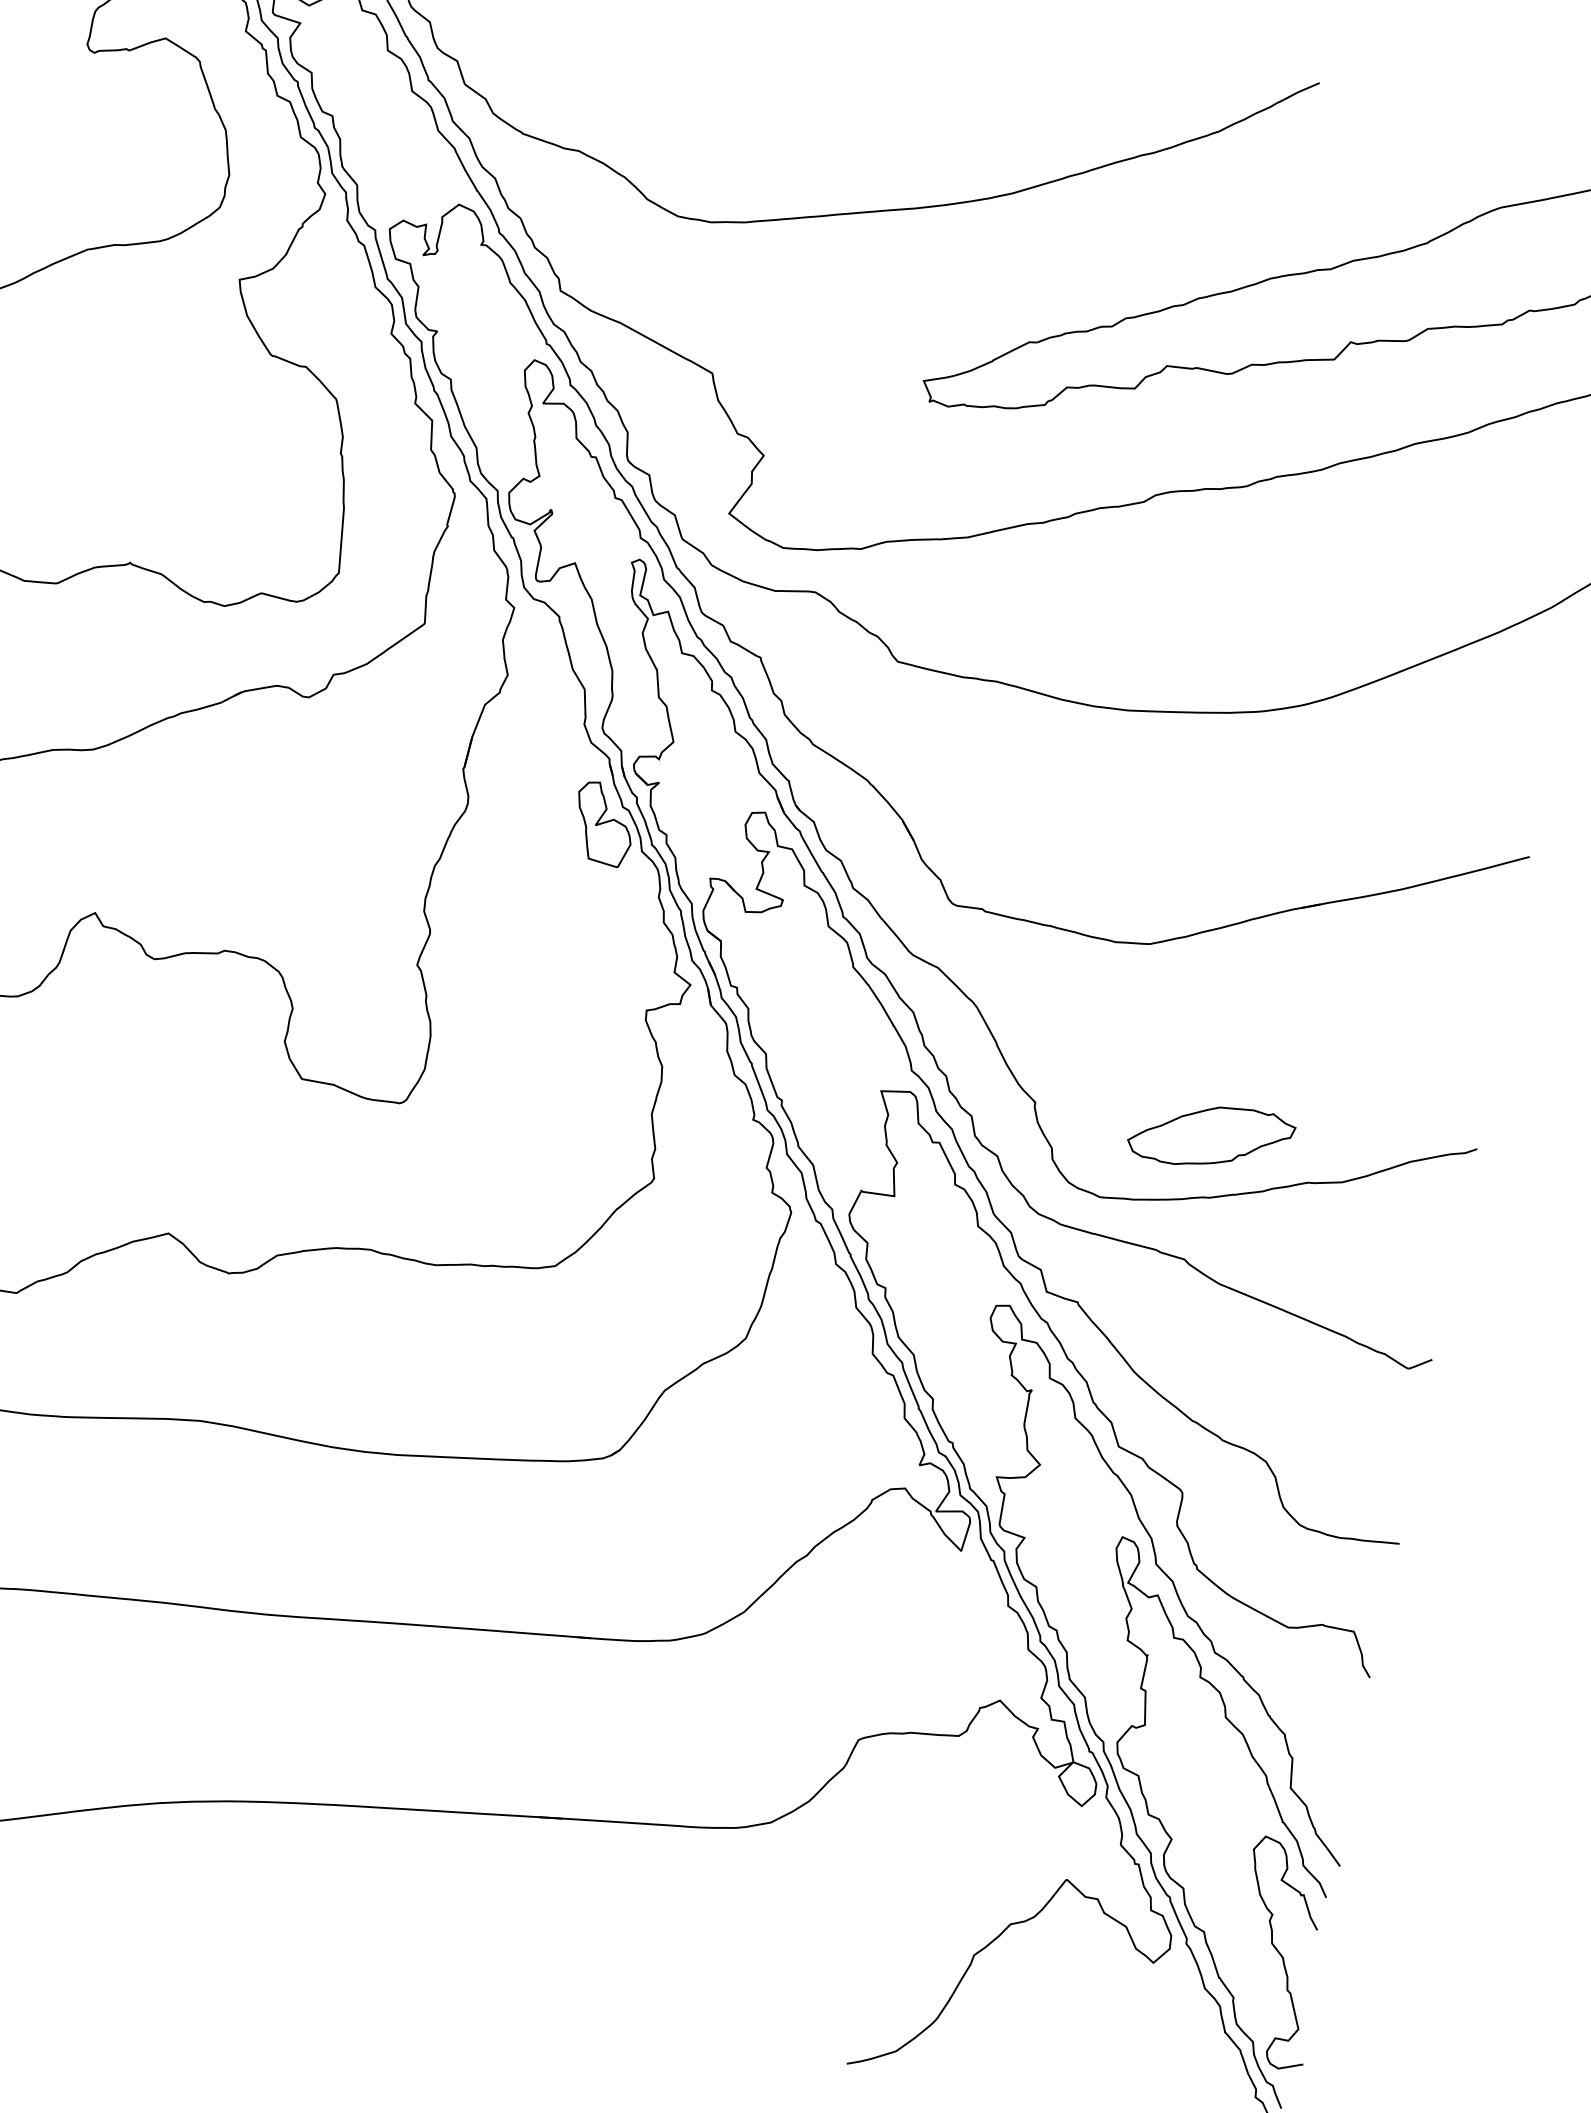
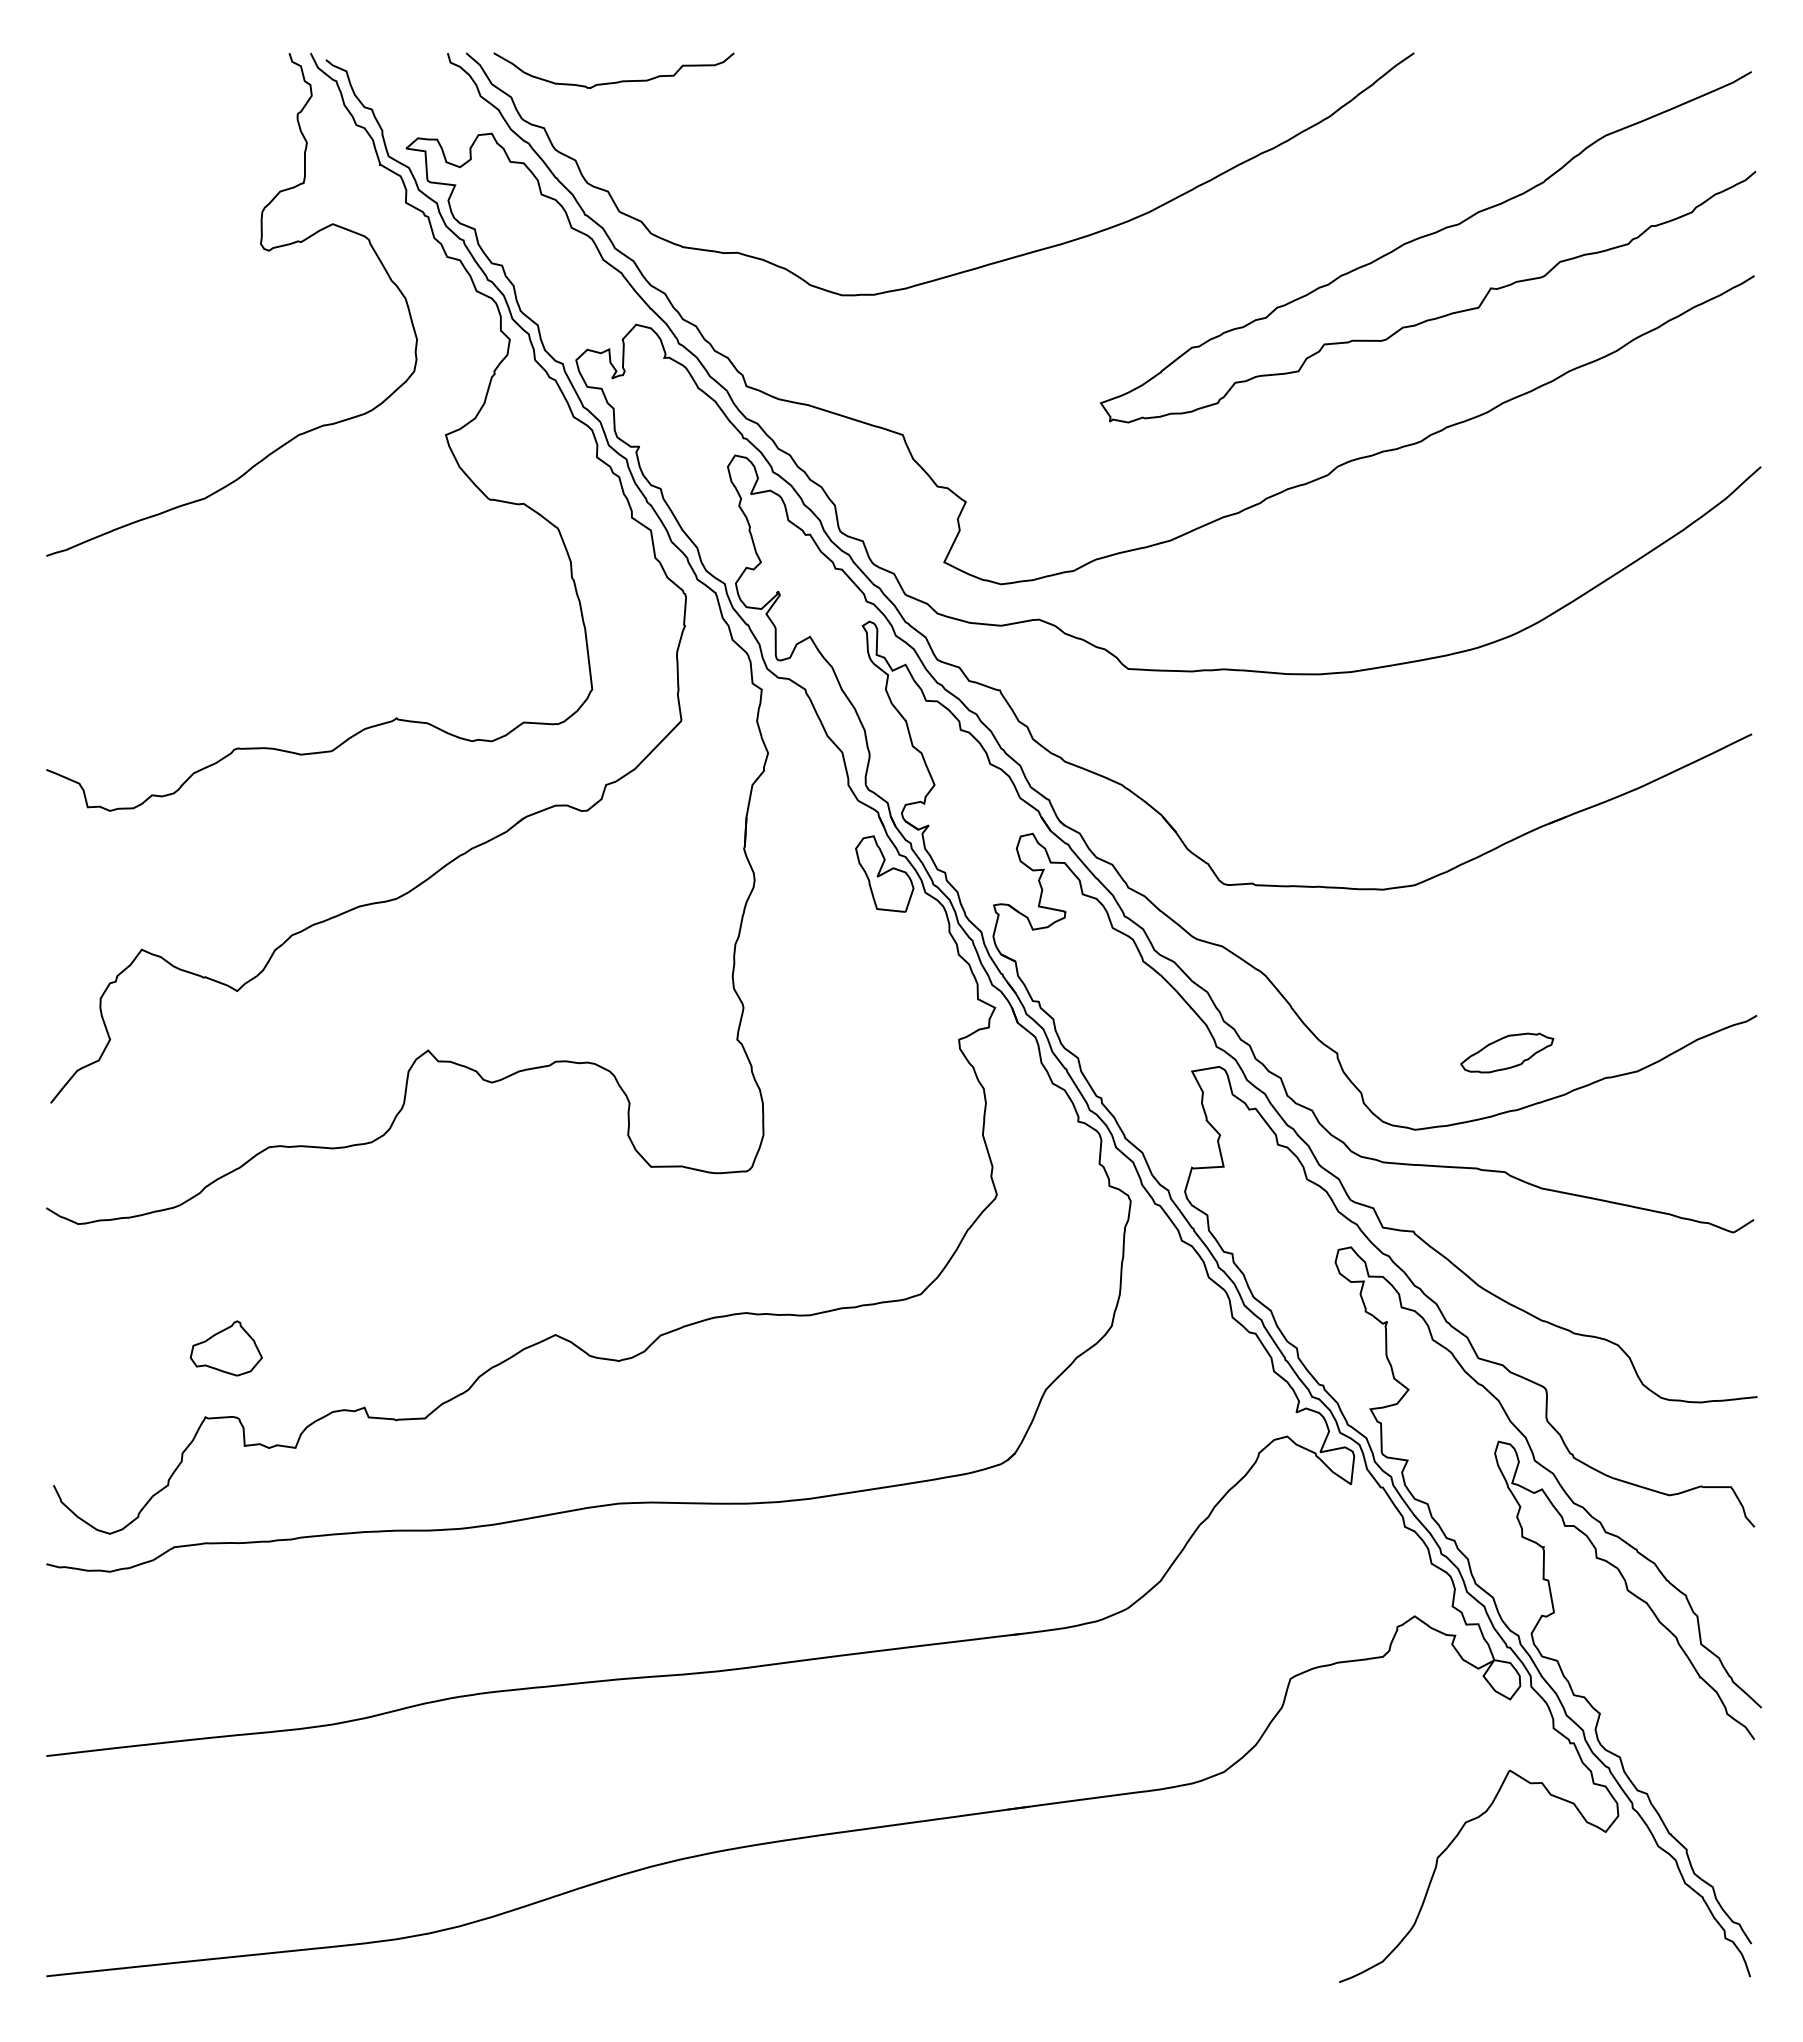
part: (1210, 1135) -> (1506, 1052), size x0.6
curve: (1278, 1953) -> (1720, 1800), removed

